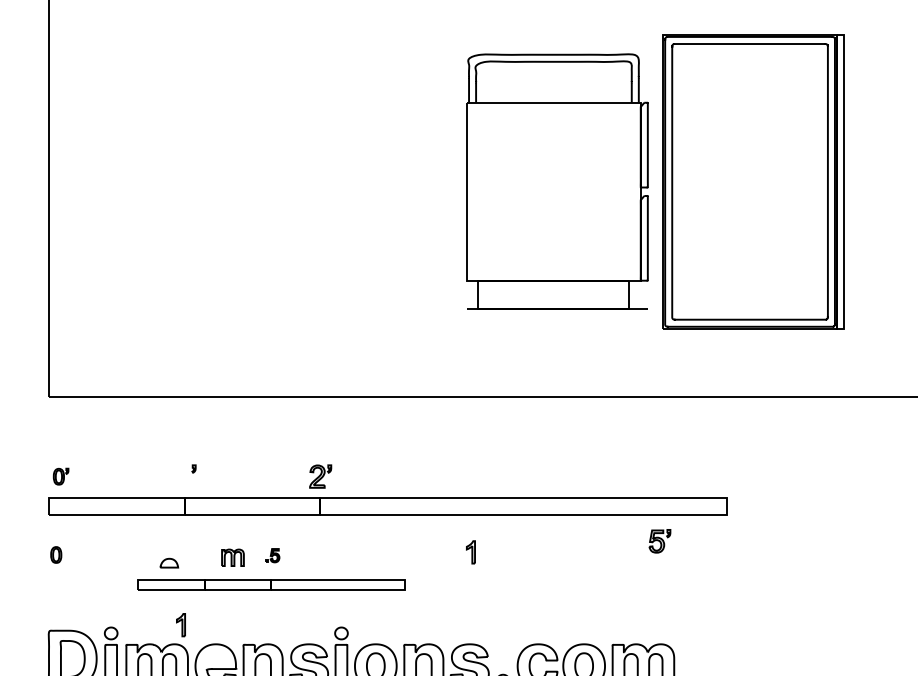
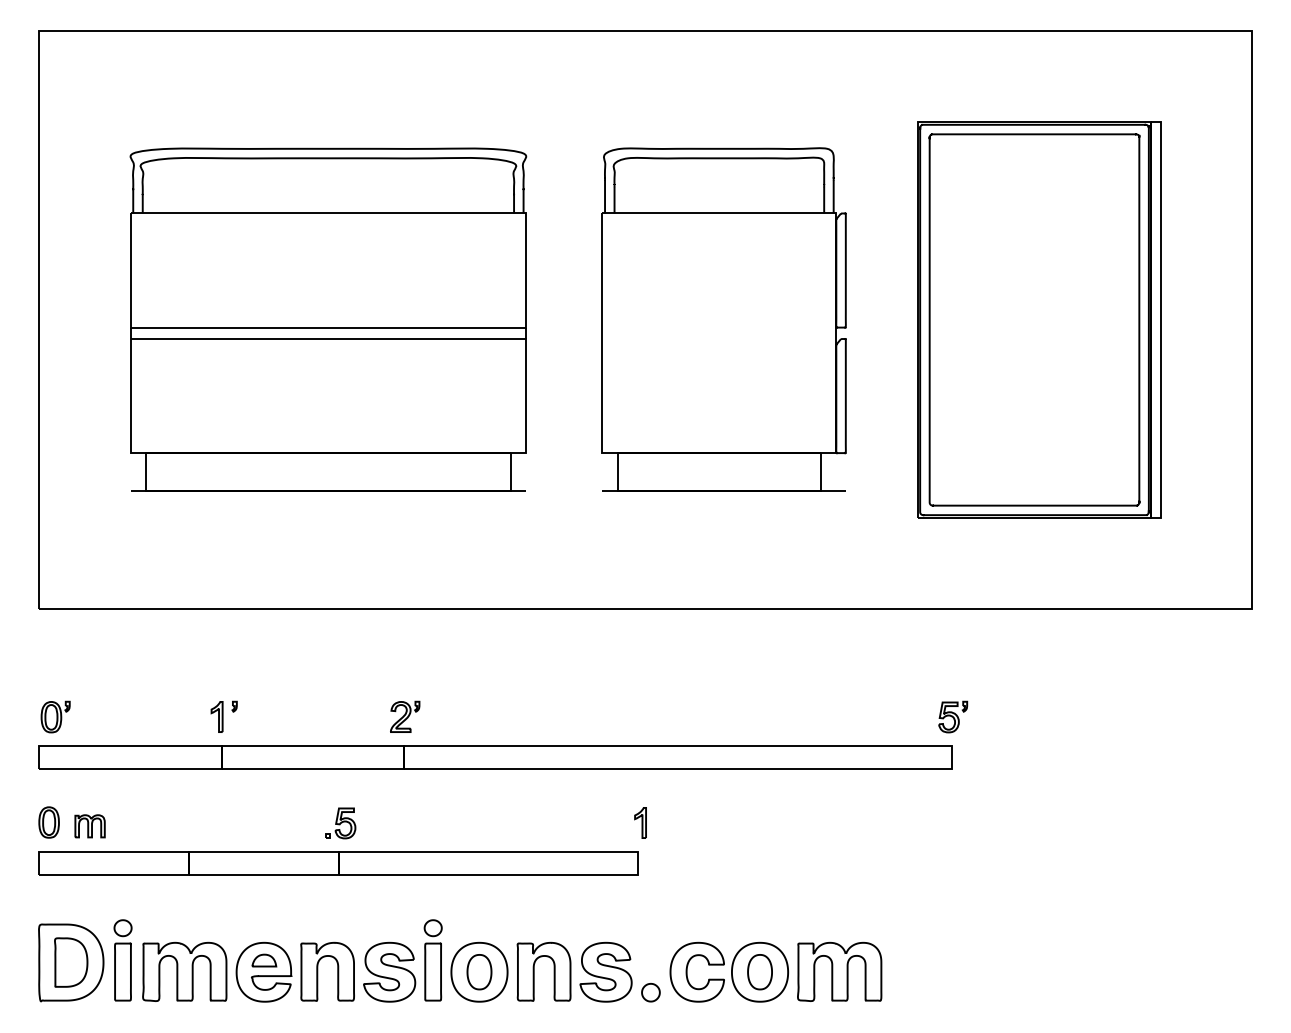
part: (263, 181) -> (328, 319), added
part: (753, 181) -> (1039, 319), moved
part: (61, 476) -> (55, 716), size x1.43
part: (660, 540) -> (953, 716), moved
part: (470, 552) -> (640, 822), moved
part: (55, 554) -> (48, 822), size x1.43
part: (272, 555) -> (340, 823), size x1.67
part: (232, 557) -> (89, 826), moved
part: (169, 563) -> (264, 960), moved
part: (271, 585) -> (338, 863), size x1.67
part: (180, 624) -> (216, 716), moved

